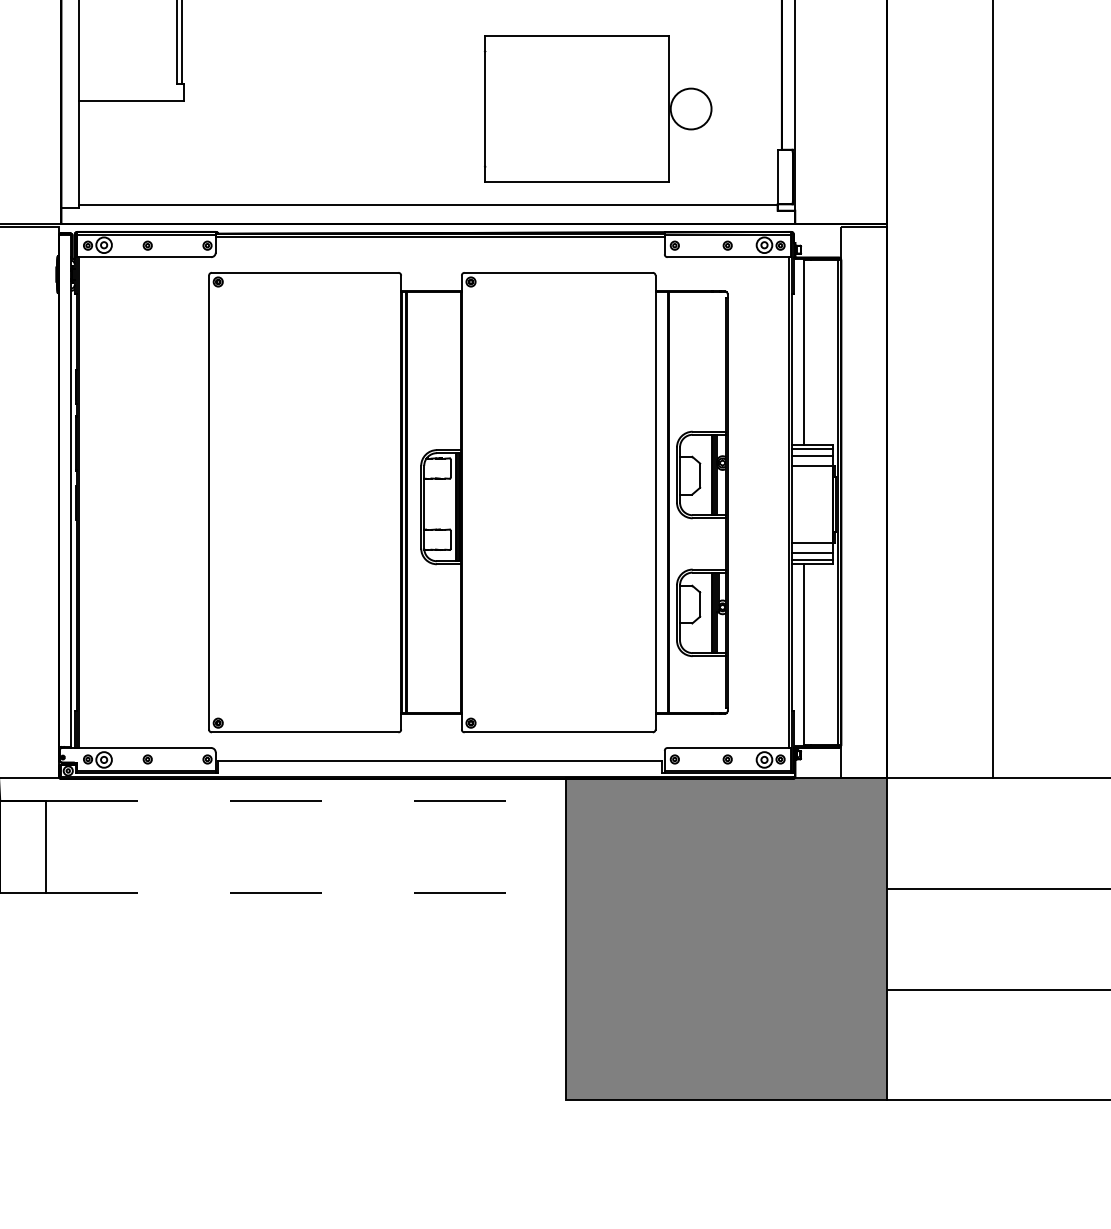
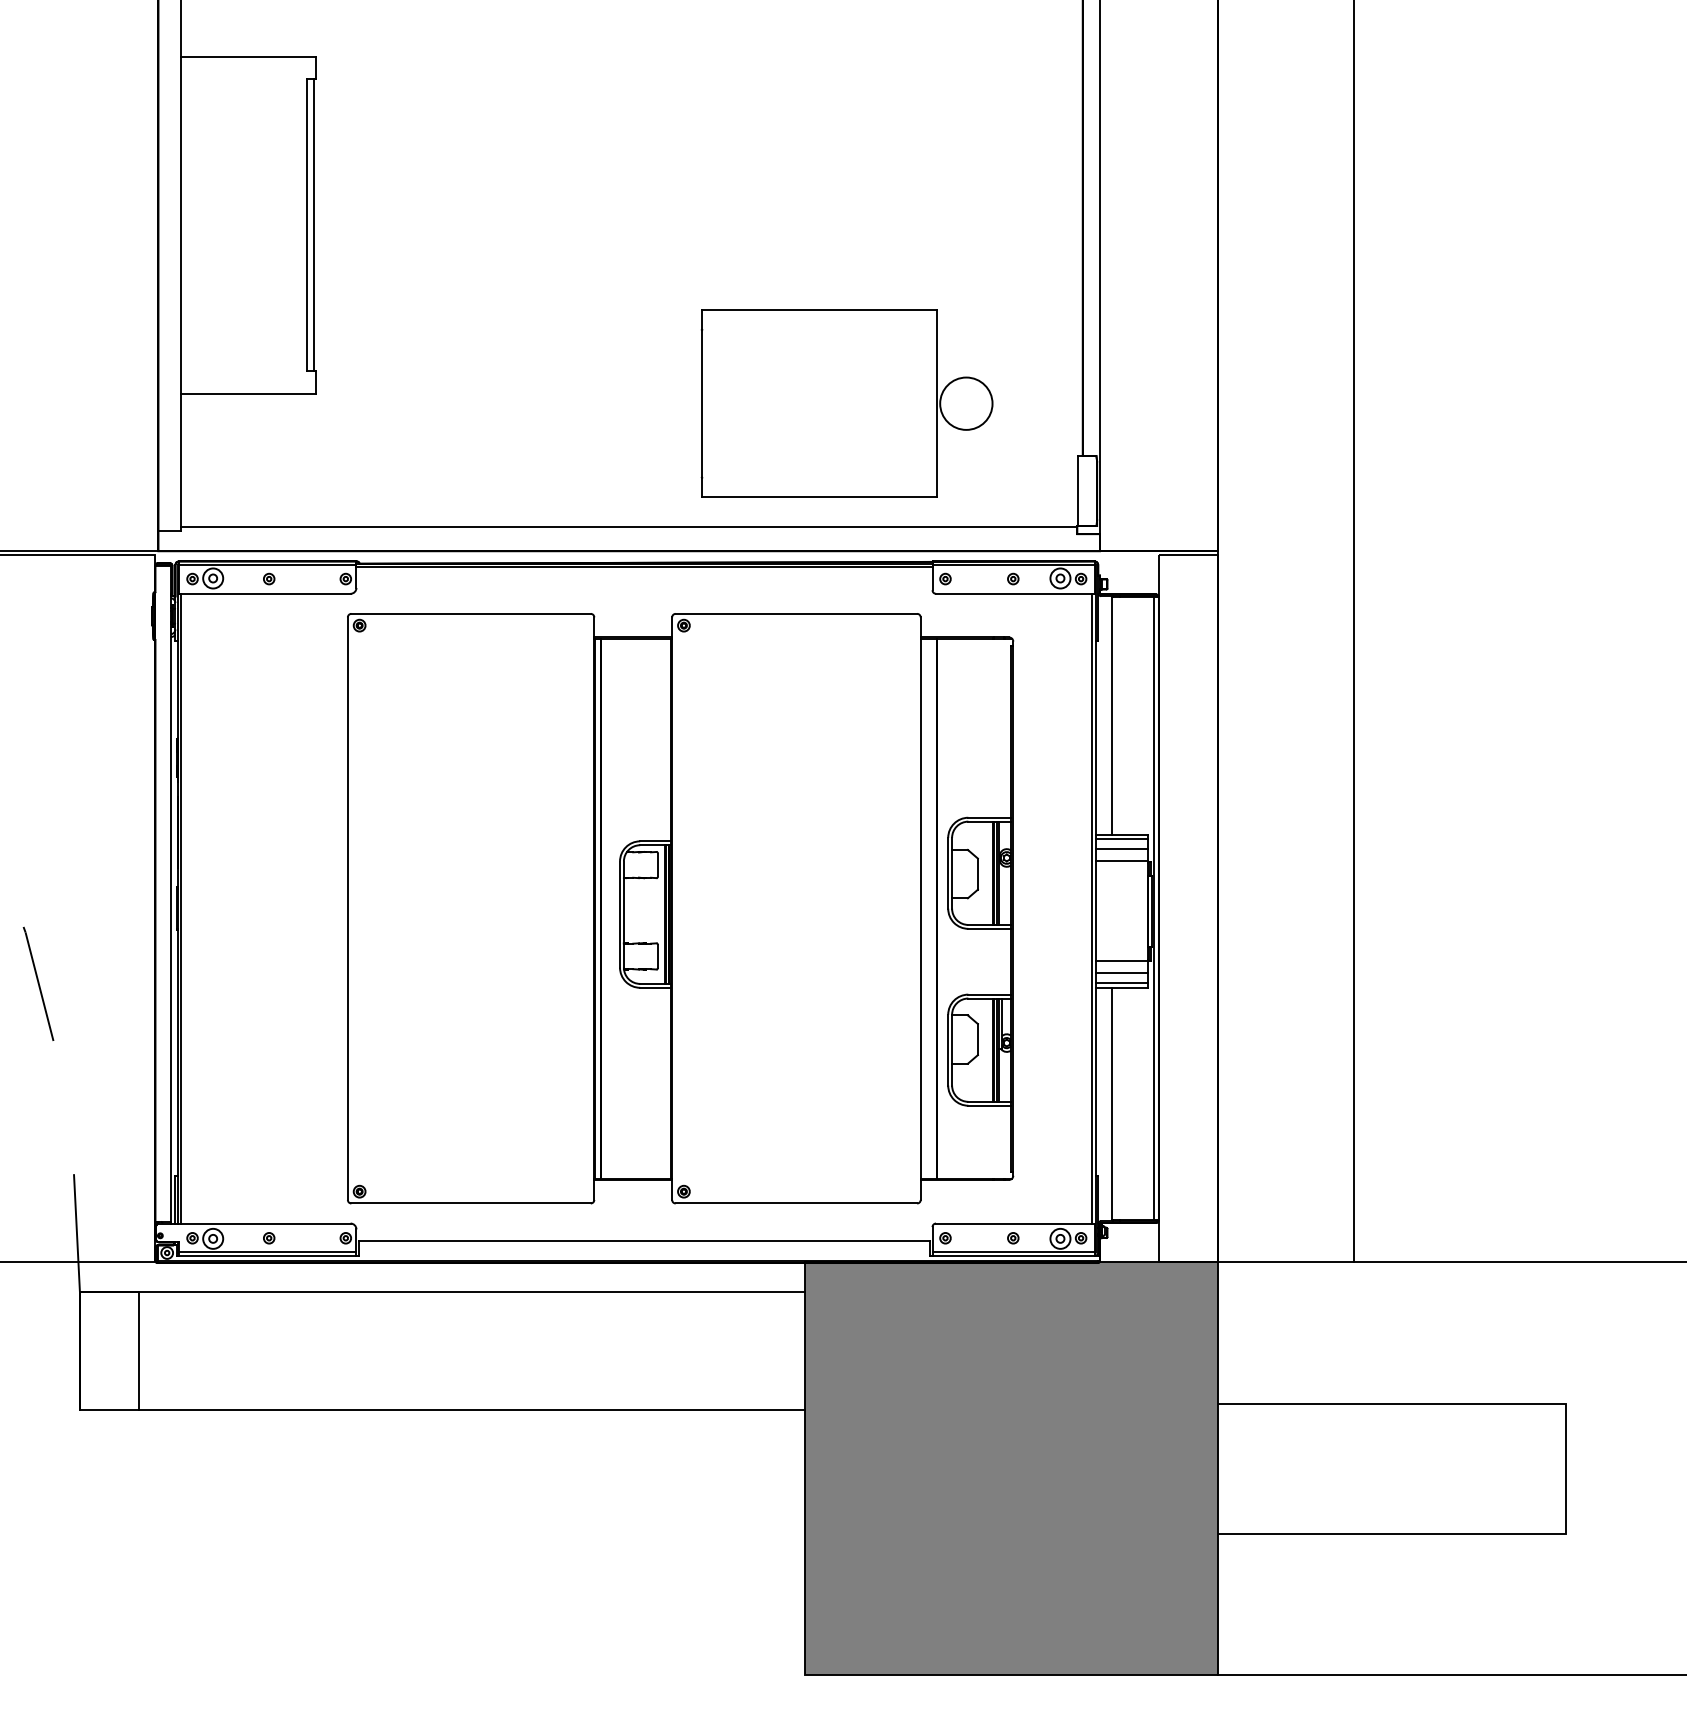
line: (306, 800) -> (472, 1291), dashed -> solid
line: (306, 892) -> (472, 1409), dashed -> solid

